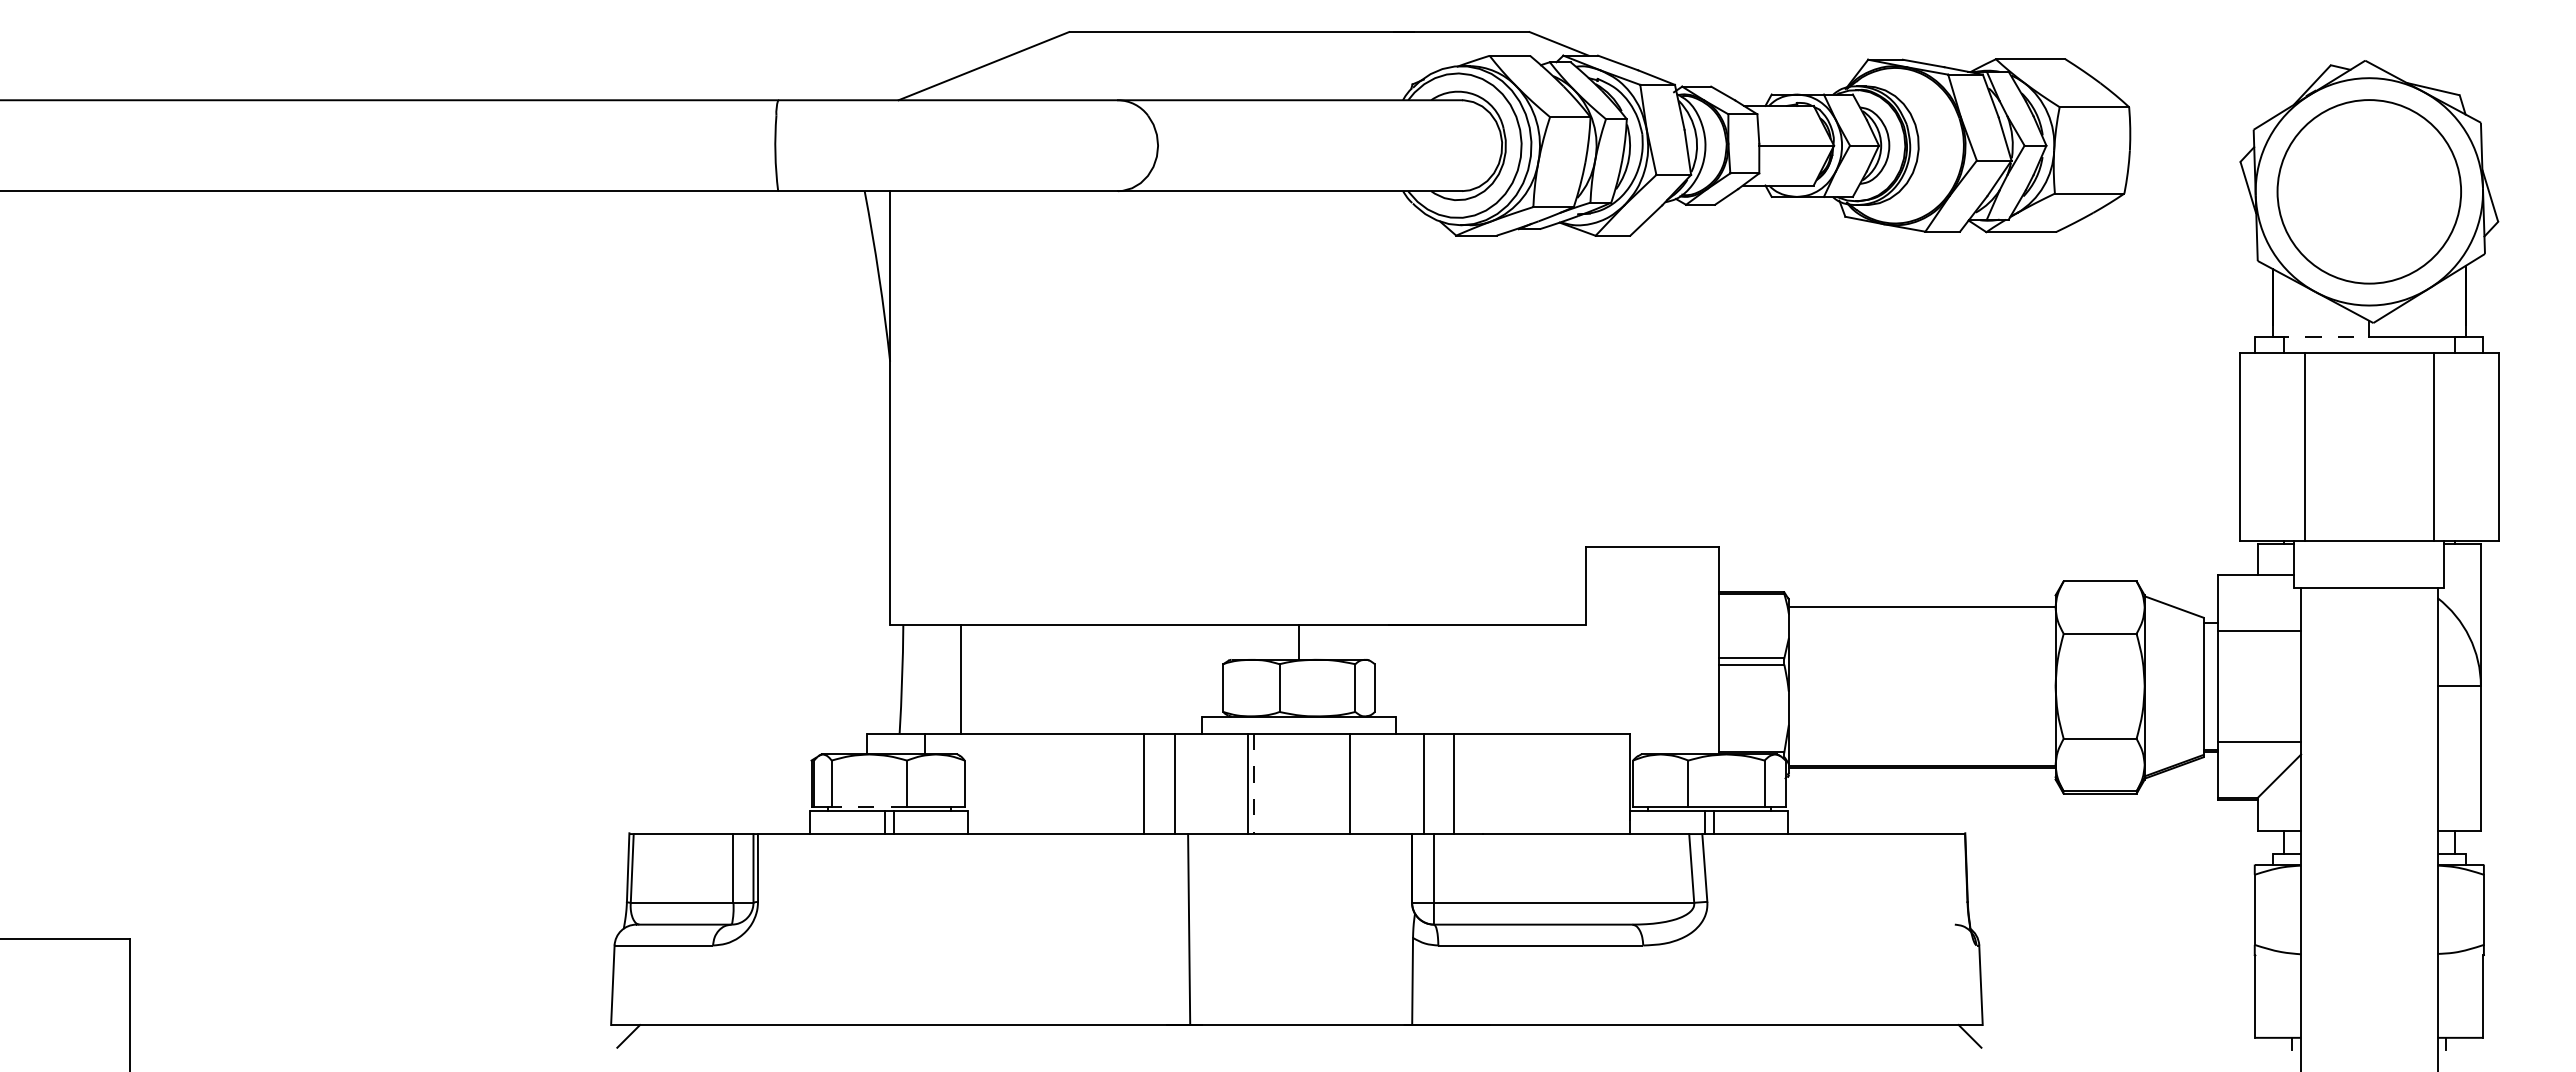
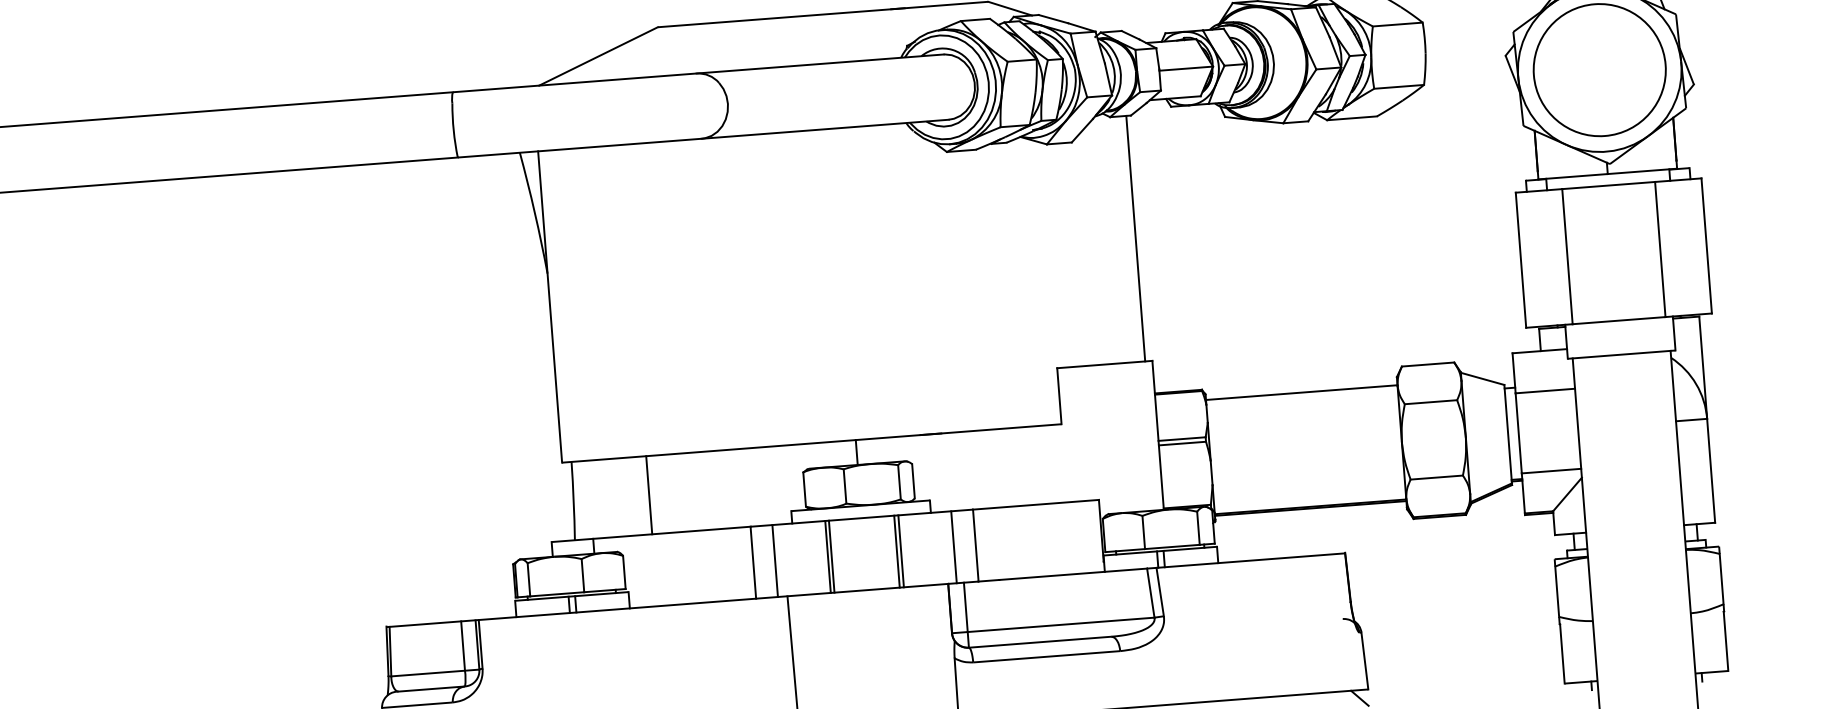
line: (2321, 336) -> (1573, 176), dashed -> solid
line: (1708, 375) -> (1135, 238), added
line: (961, 678) -> (649, 494), moved
line: (1344, 783) -> (896, 551), added
line: (1253, 784) -> (831, 557), dashed -> solid
line: (869, 806) -> (557, 594), dashed -> solid

